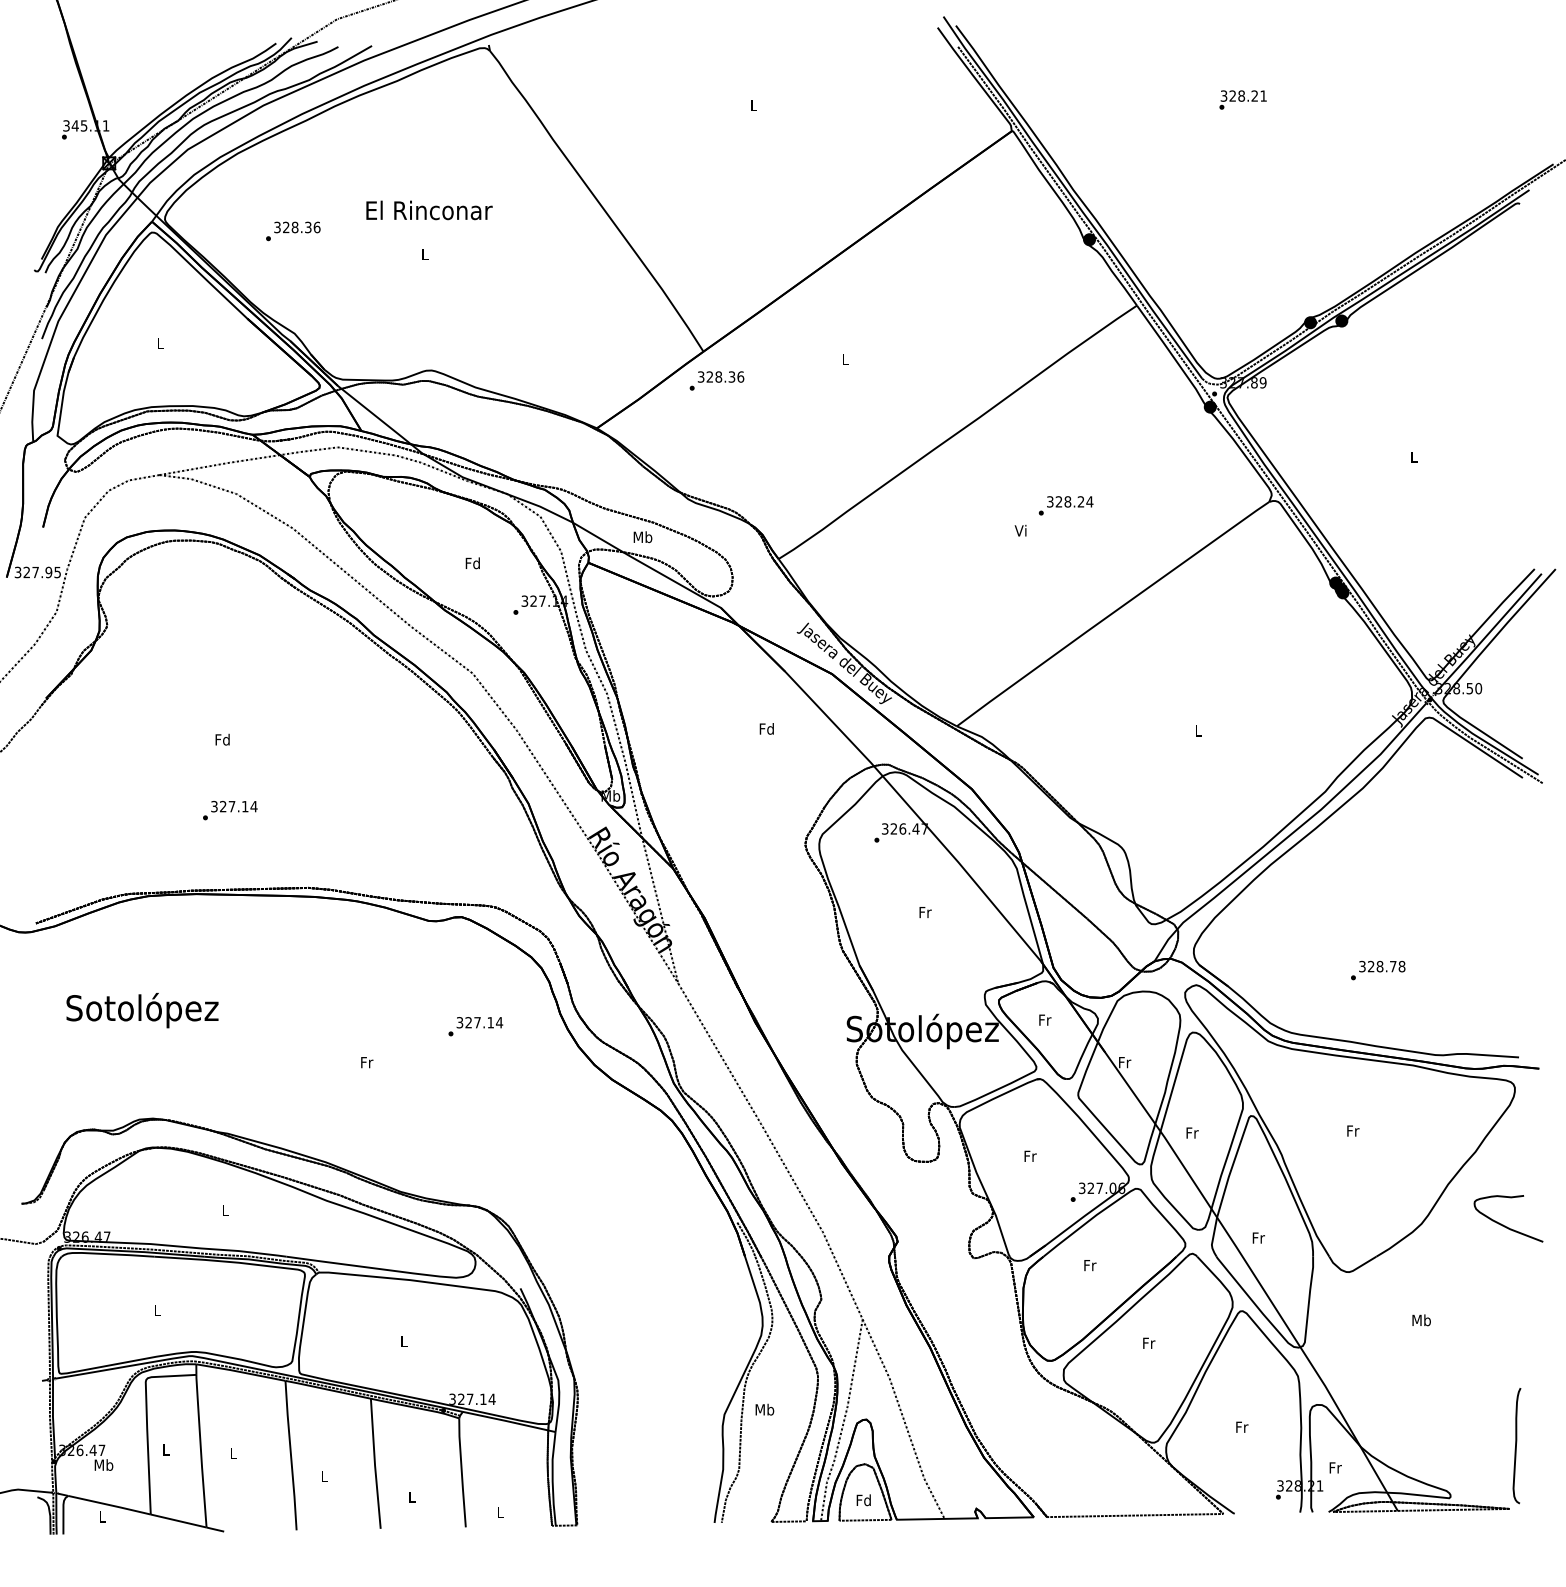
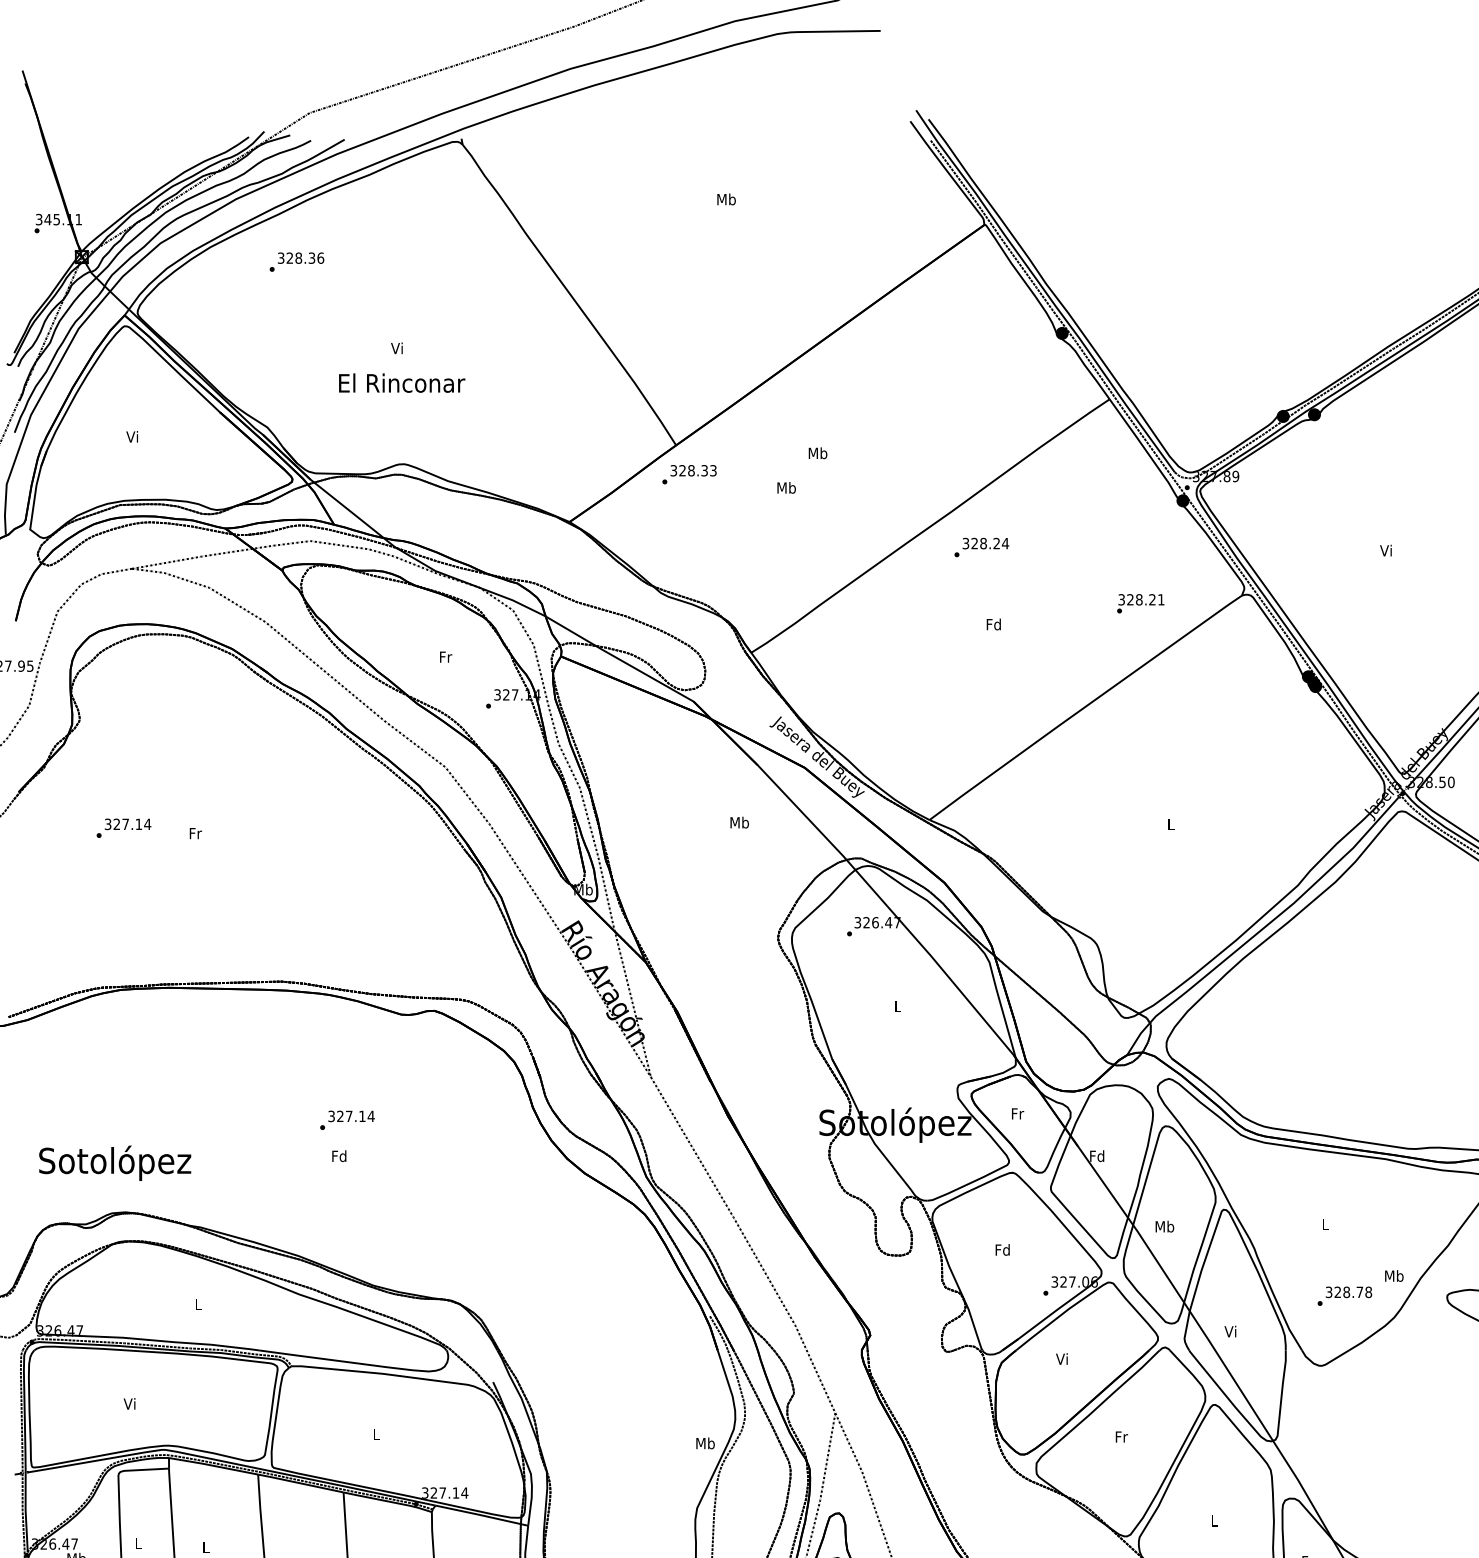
text: (1242, 99) -> (1140, 603), moved
text: (753, 105) -> (726, 199), L -> Mb
text: (429, 210) -> (402, 383), moved
text: (293, 231) -> (297, 262), moved
text: (424, 254) -> (397, 348), L -> Vi
text: (159, 342) -> (132, 436), L -> Vi
text: (845, 359) -> (818, 453), L -> Mb
text: (740, 376) -> (713, 470), 328.36 -> 328.33
text: (1413, 456) -> (1386, 550), L -> Vi
text: (1065, 505) -> (981, 547), moved
text: (1021, 530) -> (994, 624), Vi -> Fd
text: (642, 537) -> (786, 488), moved
text: (472, 563) -> (445, 657), Fd -> Fr
text: (766, 728) -> (739, 822), Fd -> Mb
text: (222, 739) -> (195, 833), Fd -> Fr
text: (230, 810) -> (124, 828), moved
text: (925, 912) -> (898, 1006), Fr -> L
text: (1378, 970) -> (1345, 1296), moved
text: (142, 1010) -> (115, 1163), moved
text: (475, 1026) -> (347, 1120), moved
text: (366, 1062) -> (339, 1156), Fr -> Fd
text: (1124, 1062) -> (1097, 1156), Fr -> Fd
text: (1353, 1130) -> (1326, 1224), Fr -> L
text: (1192, 1132) -> (1165, 1226), Fr -> Mb
text: (1030, 1156) -> (1003, 1250), Fr -> Fd
text: (1257, 1237) -> (1230, 1331), Fr -> Vi
text: (1089, 1265) -> (1062, 1359), Fr -> Vi
text: (156, 1309) -> (129, 1403), L -> Vi
text: (1421, 1320) -> (1394, 1276), moved
text: (764, 1409) -> (705, 1443), moved
text: (1242, 1426) -> (1215, 1520), Fr -> L

